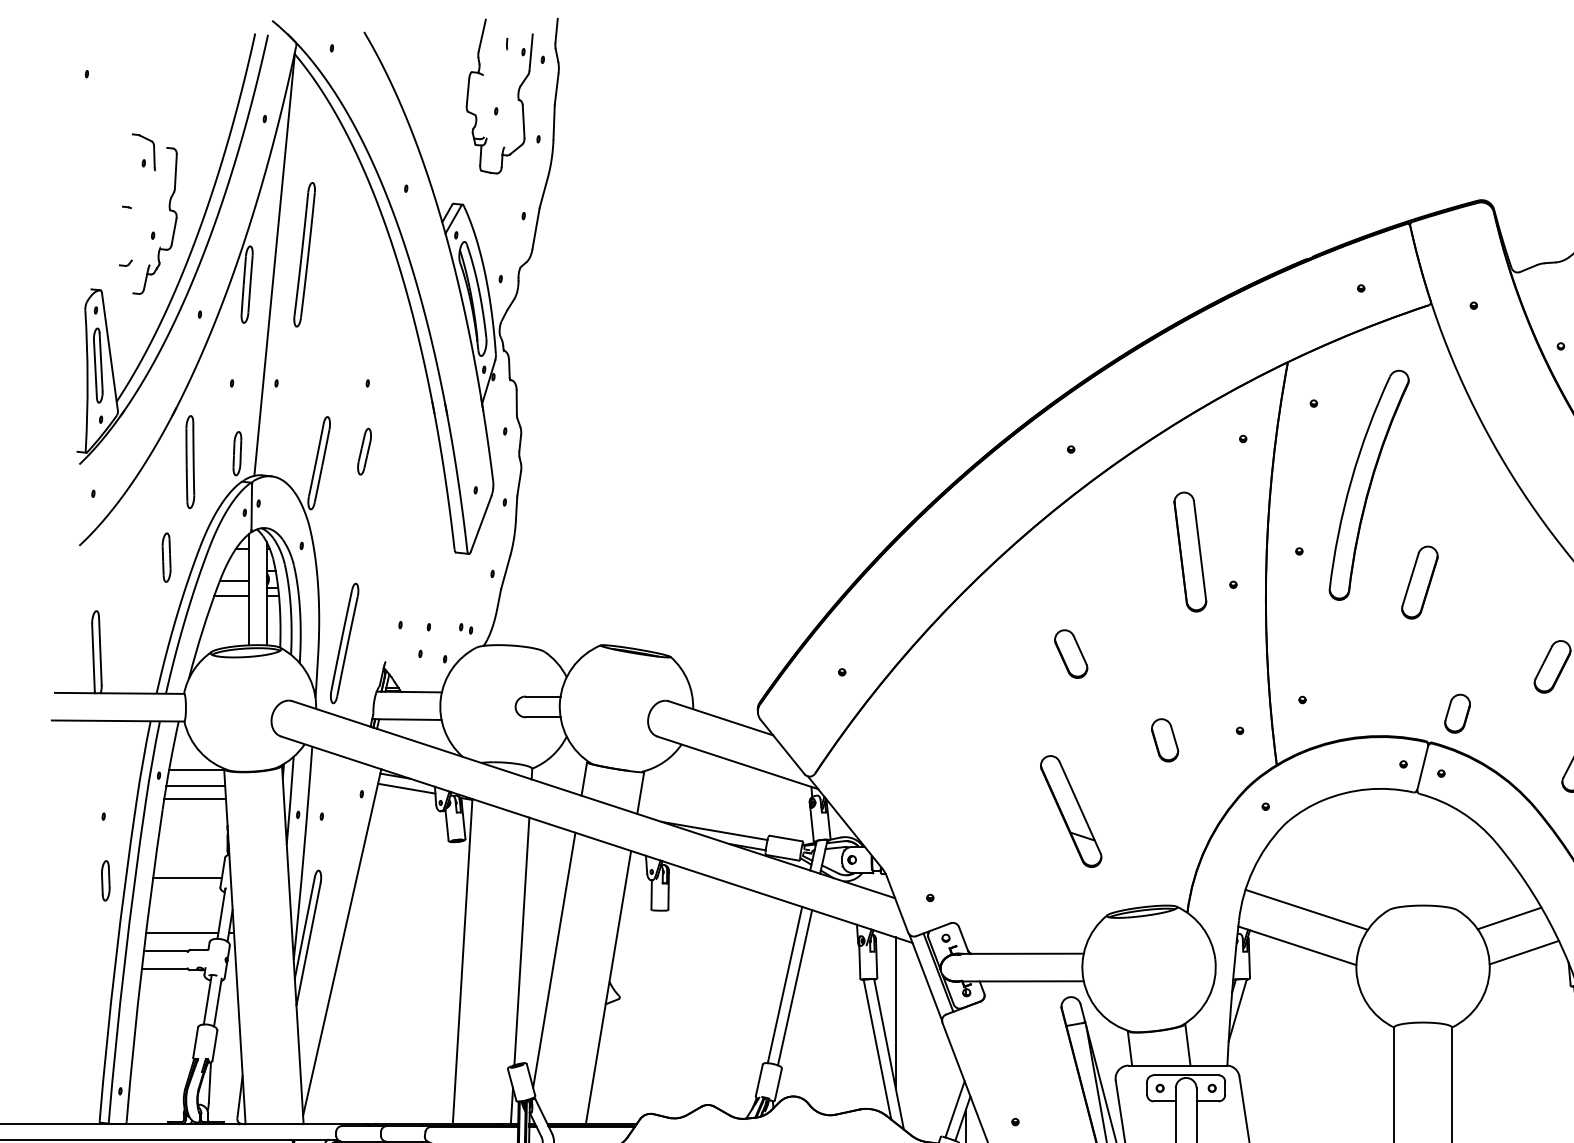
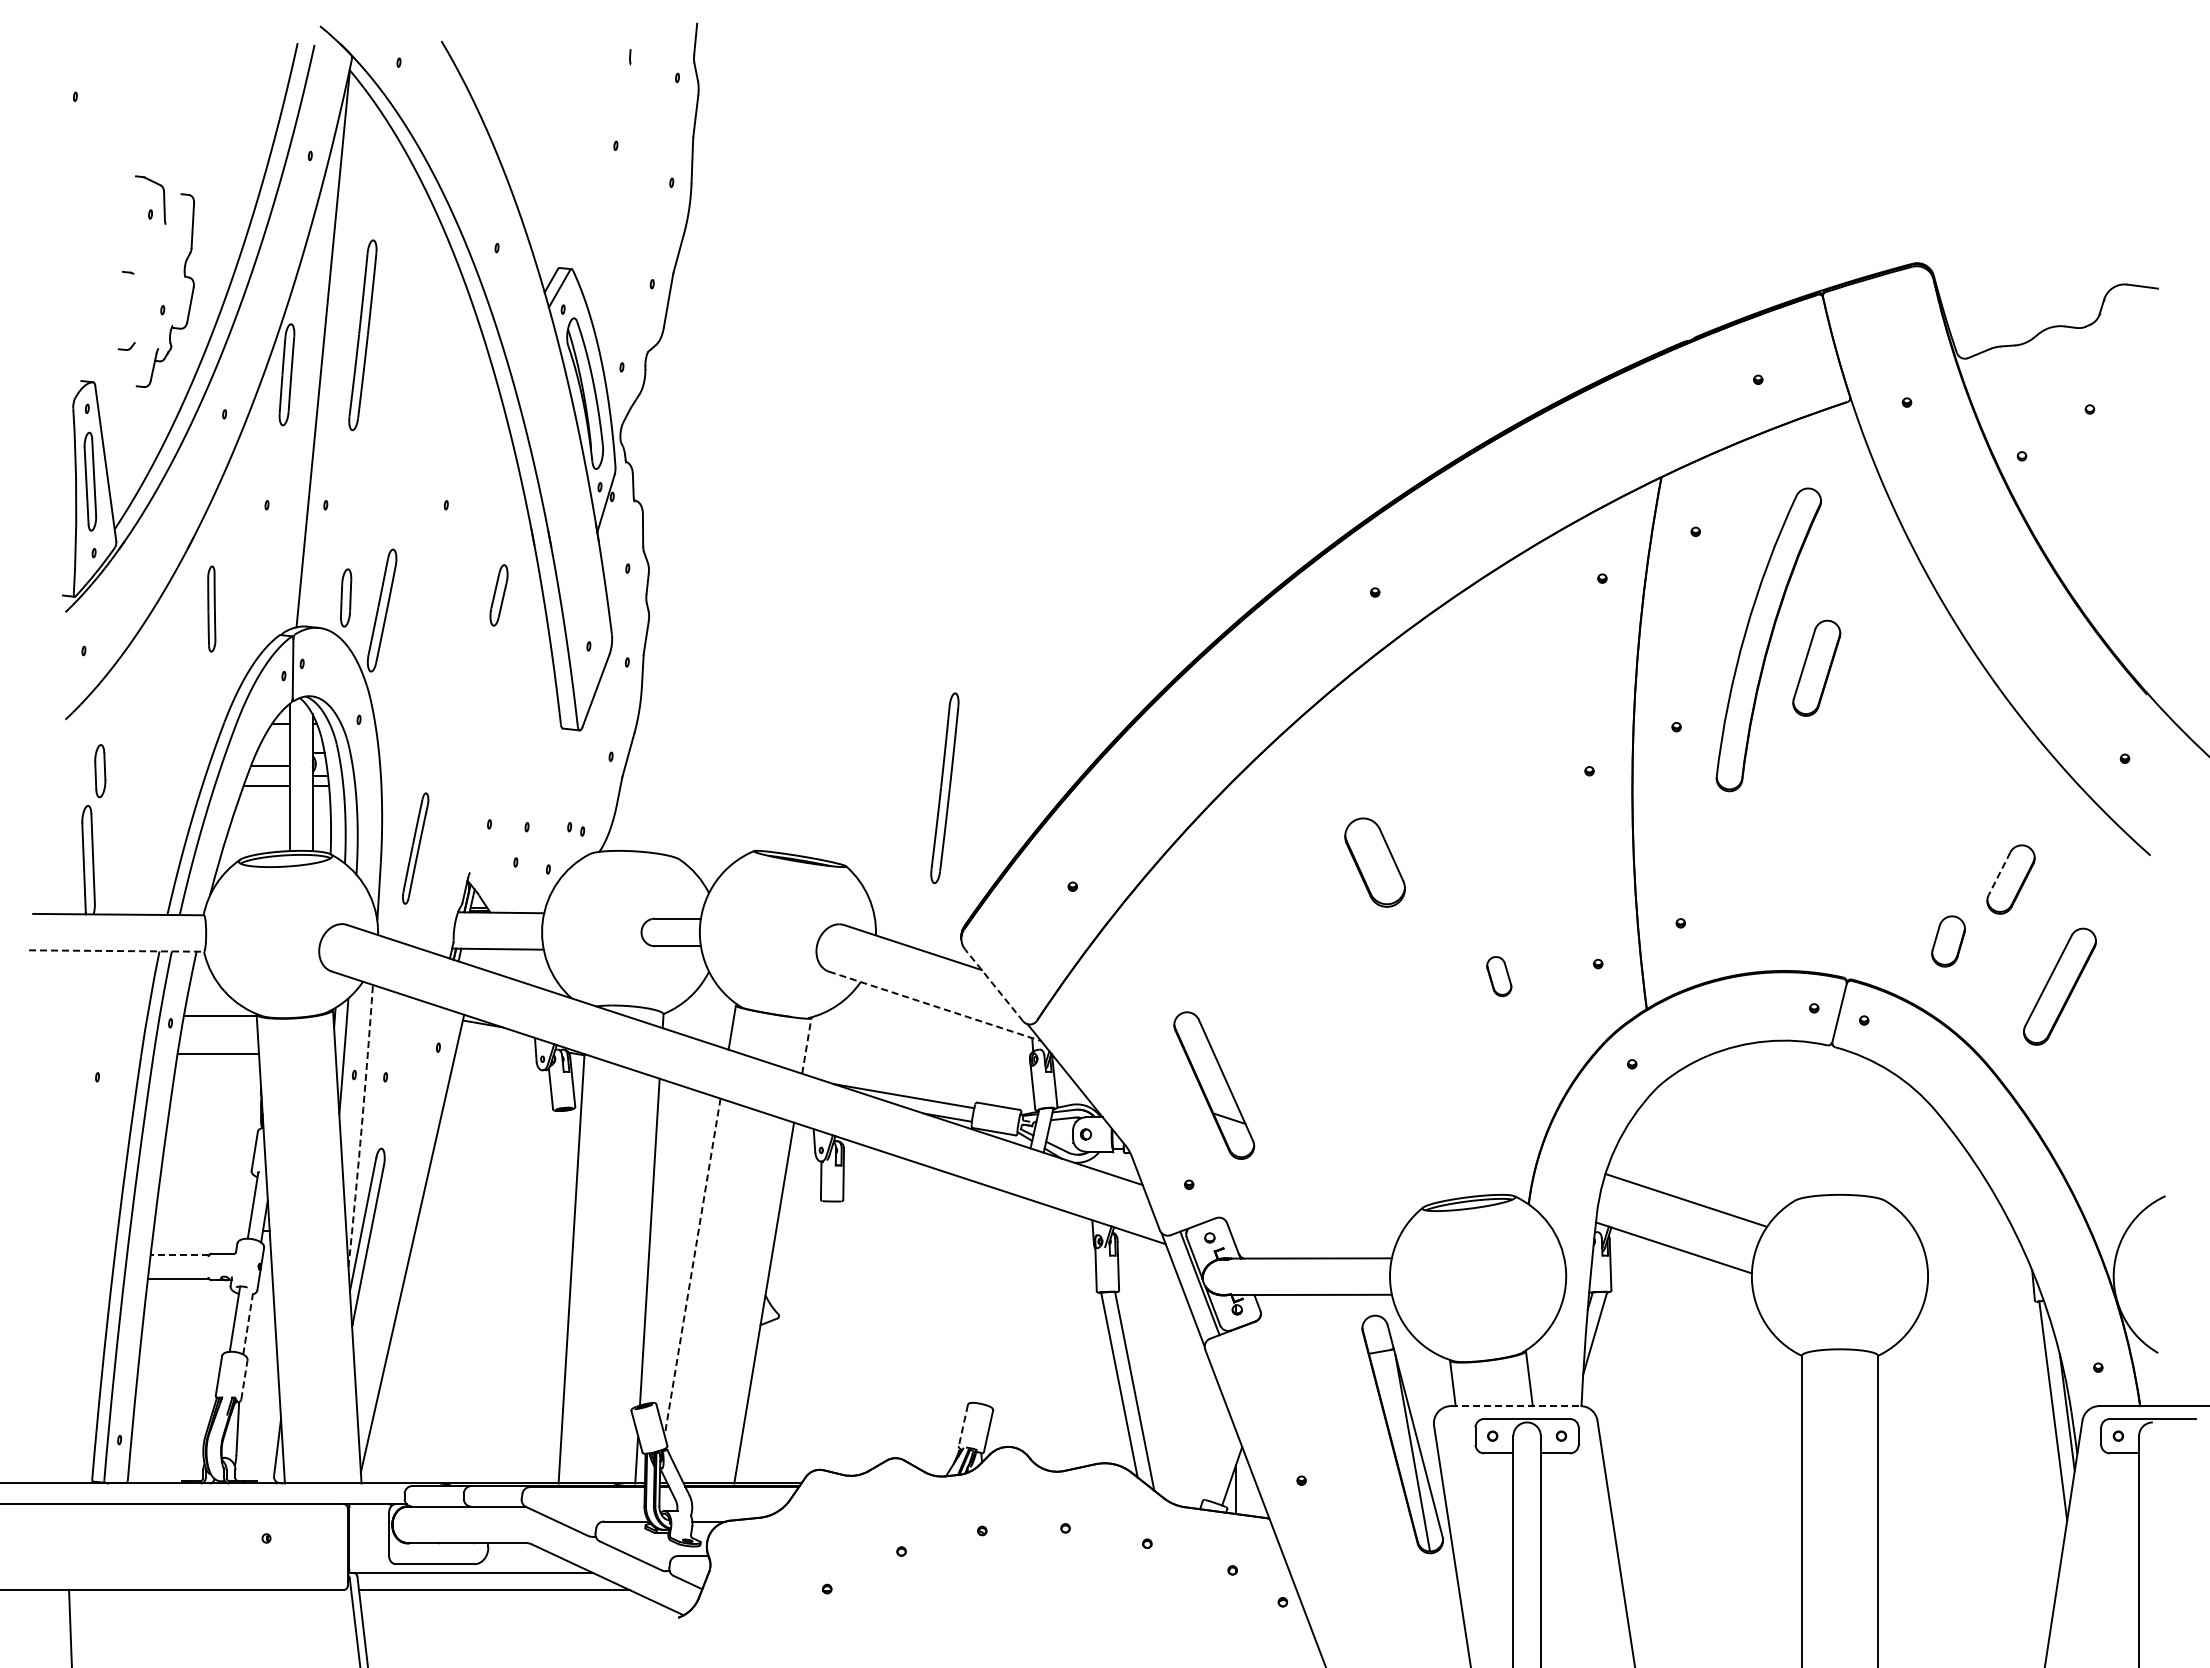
part: (517, 96) -> (644, 126), removed
part: (364, 451) -> (498, 595), moved
part: (237, 453) -> (346, 597), moved
part: (190, 461) -> (211, 608), size x0.7
part: (1190, 551) -> (1532, 727), removed
part: (166, 557) -> (180, 735), removed
part: (1419, 582) -> (1816, 667), moved
part: (745, 597) -> (944, 788), added
part: (344, 643) -> (415, 848), size x0.7
part: (1071, 653) -> (1375, 862), size x1.4
line: (1543, 662) -> (1999, 873), solid -> dashed
part: (1457, 713) -> (1948, 941), moved
line: (118, 721) -> (117, 951), solid -> dashed
part: (1165, 740) -> (1499, 976), size x0.7
line: (782, 747) -> (993, 985), solid -> dashed
line: (738, 762) -> (935, 1006), solid -> dashed
line: (195, 785) -> (218, 1036), removed
line: (406, 787) -> (497, 1039), removed
line: (640, 792) -> (806, 1045), solid -> dashed
part: (1071, 811) -> (1214, 1085), moved
arc: (303, 853) -> (361, 1126), solid -> dashed
line: (186, 877) -> (207, 1157), removed
part: (105, 881) -> (100, 771), moved
line: (1509, 918) -> (1954, 1211), removed
line: (181, 933) -> (200, 1231), removed
line: (165, 951) -> (179, 1255), solid -> dashed
line: (1524, 952) -> (1973, 1256), removed
line: (554, 960) -> (692, 1267), solid -> dashed
line: (785, 984) -> (997, 1299), removed
line: (795, 987) -> (1010, 1302), removed
line: (218, 1002) -> (248, 1322), solid -> dashed
line: (895, 1012) -> (1143, 1335), removed
line: (214, 1045) -> (244, 1379), solid -> dashed
line: (1177, 1065) -> (1515, 1406), solid -> dashed
line: (759, 1081) -> (963, 1426), solid -> dashed
line: (954, 1109) -> (1221, 1463), removed

